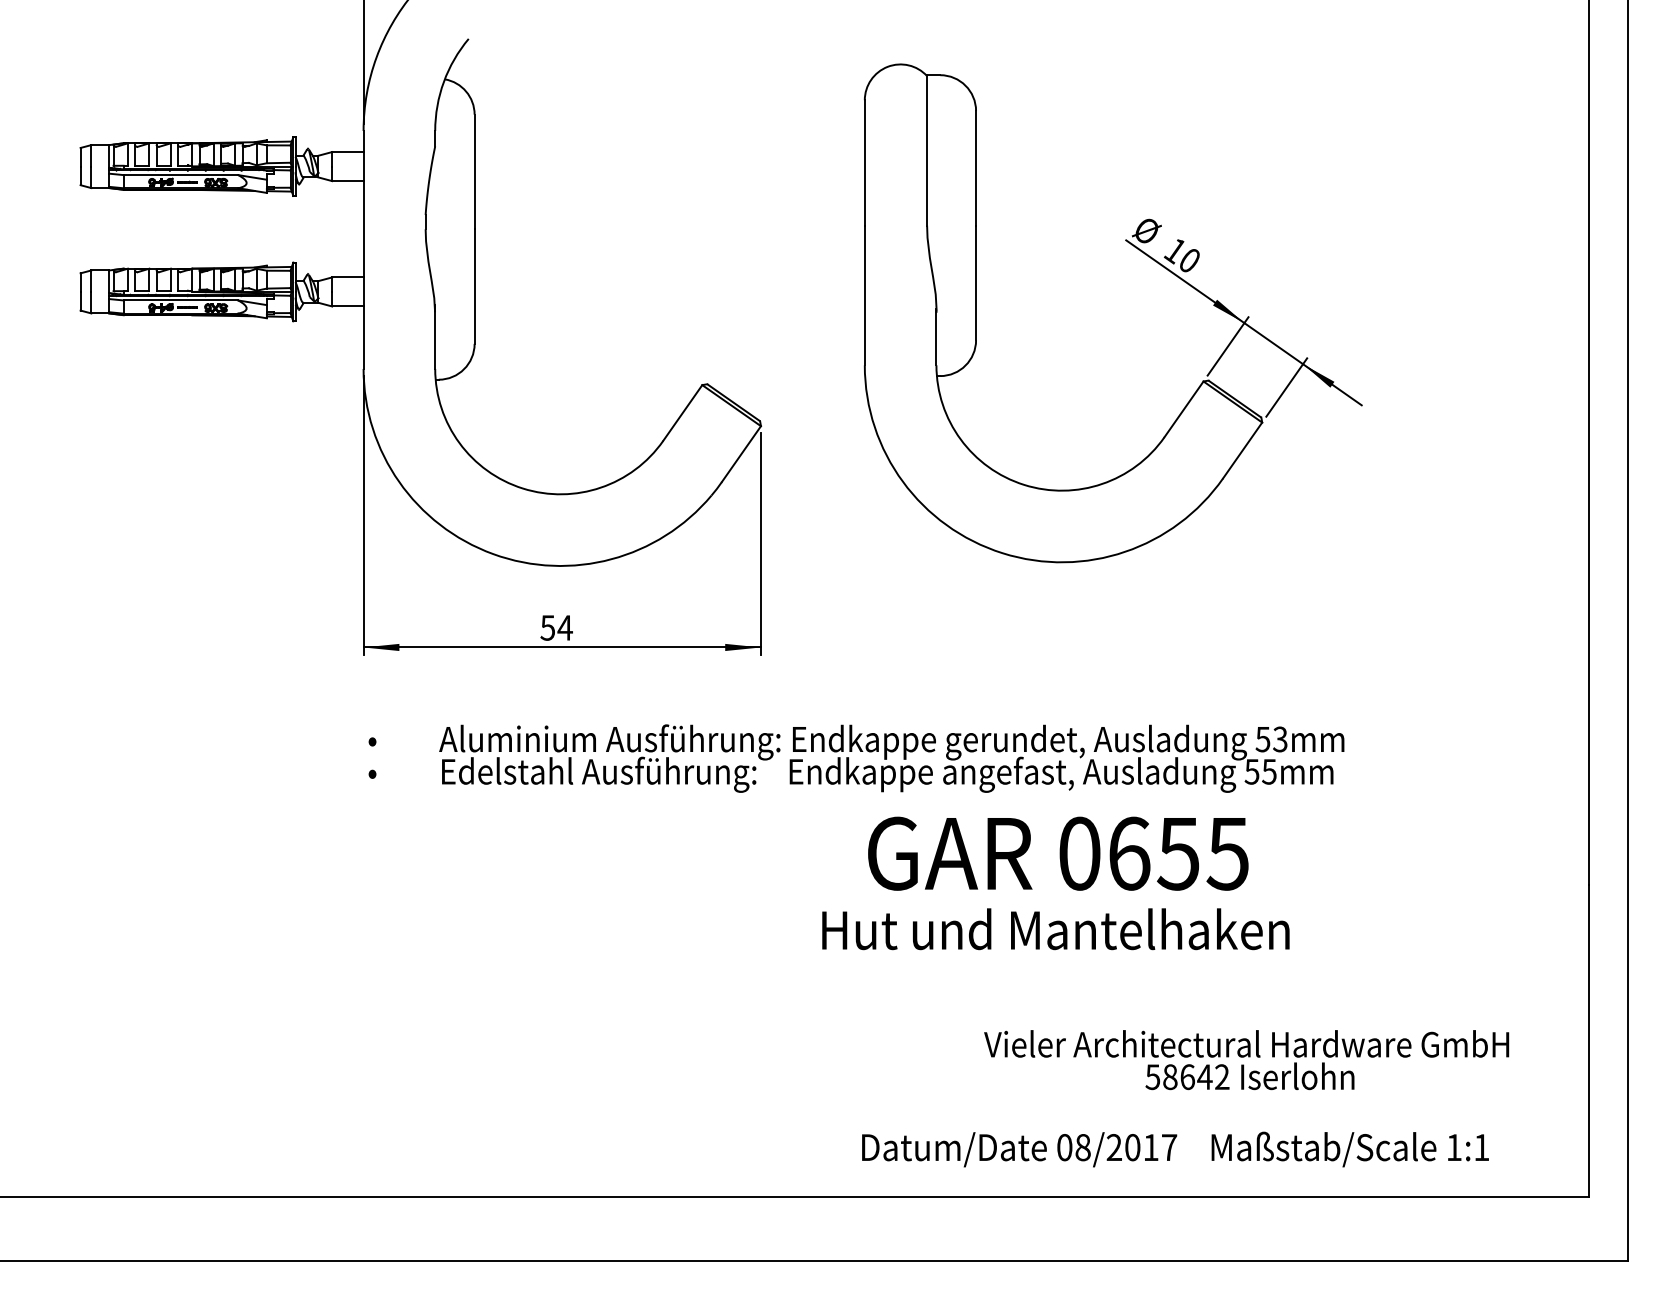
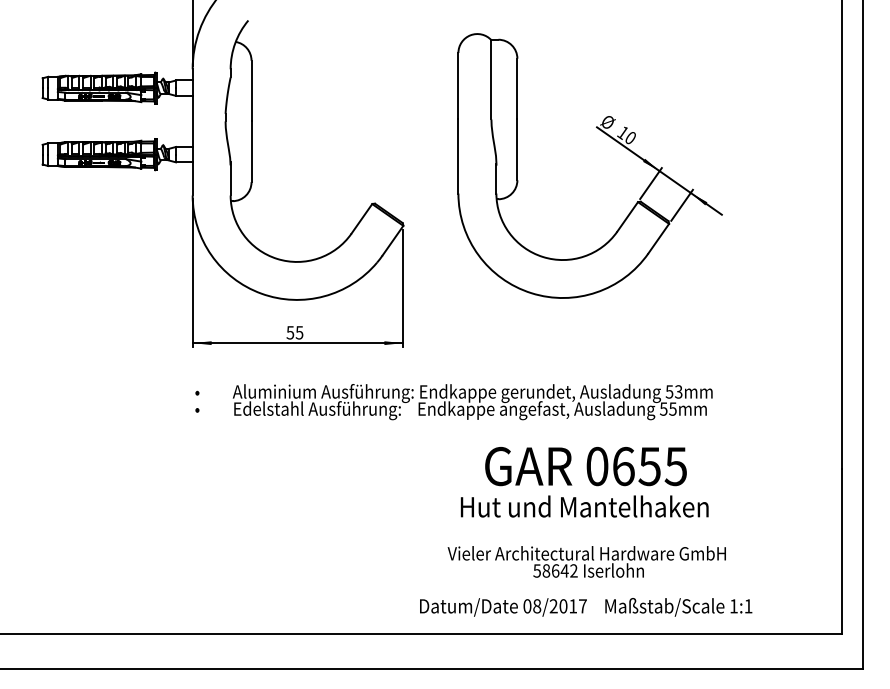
text: (565, 627) -> (299, 332), 54 -> 55
text: (1055, 883) -> (584, 482), moved
text: (1245, 1059) -> (586, 561), moved
text: (1176, 1149) -> (586, 607), moved

